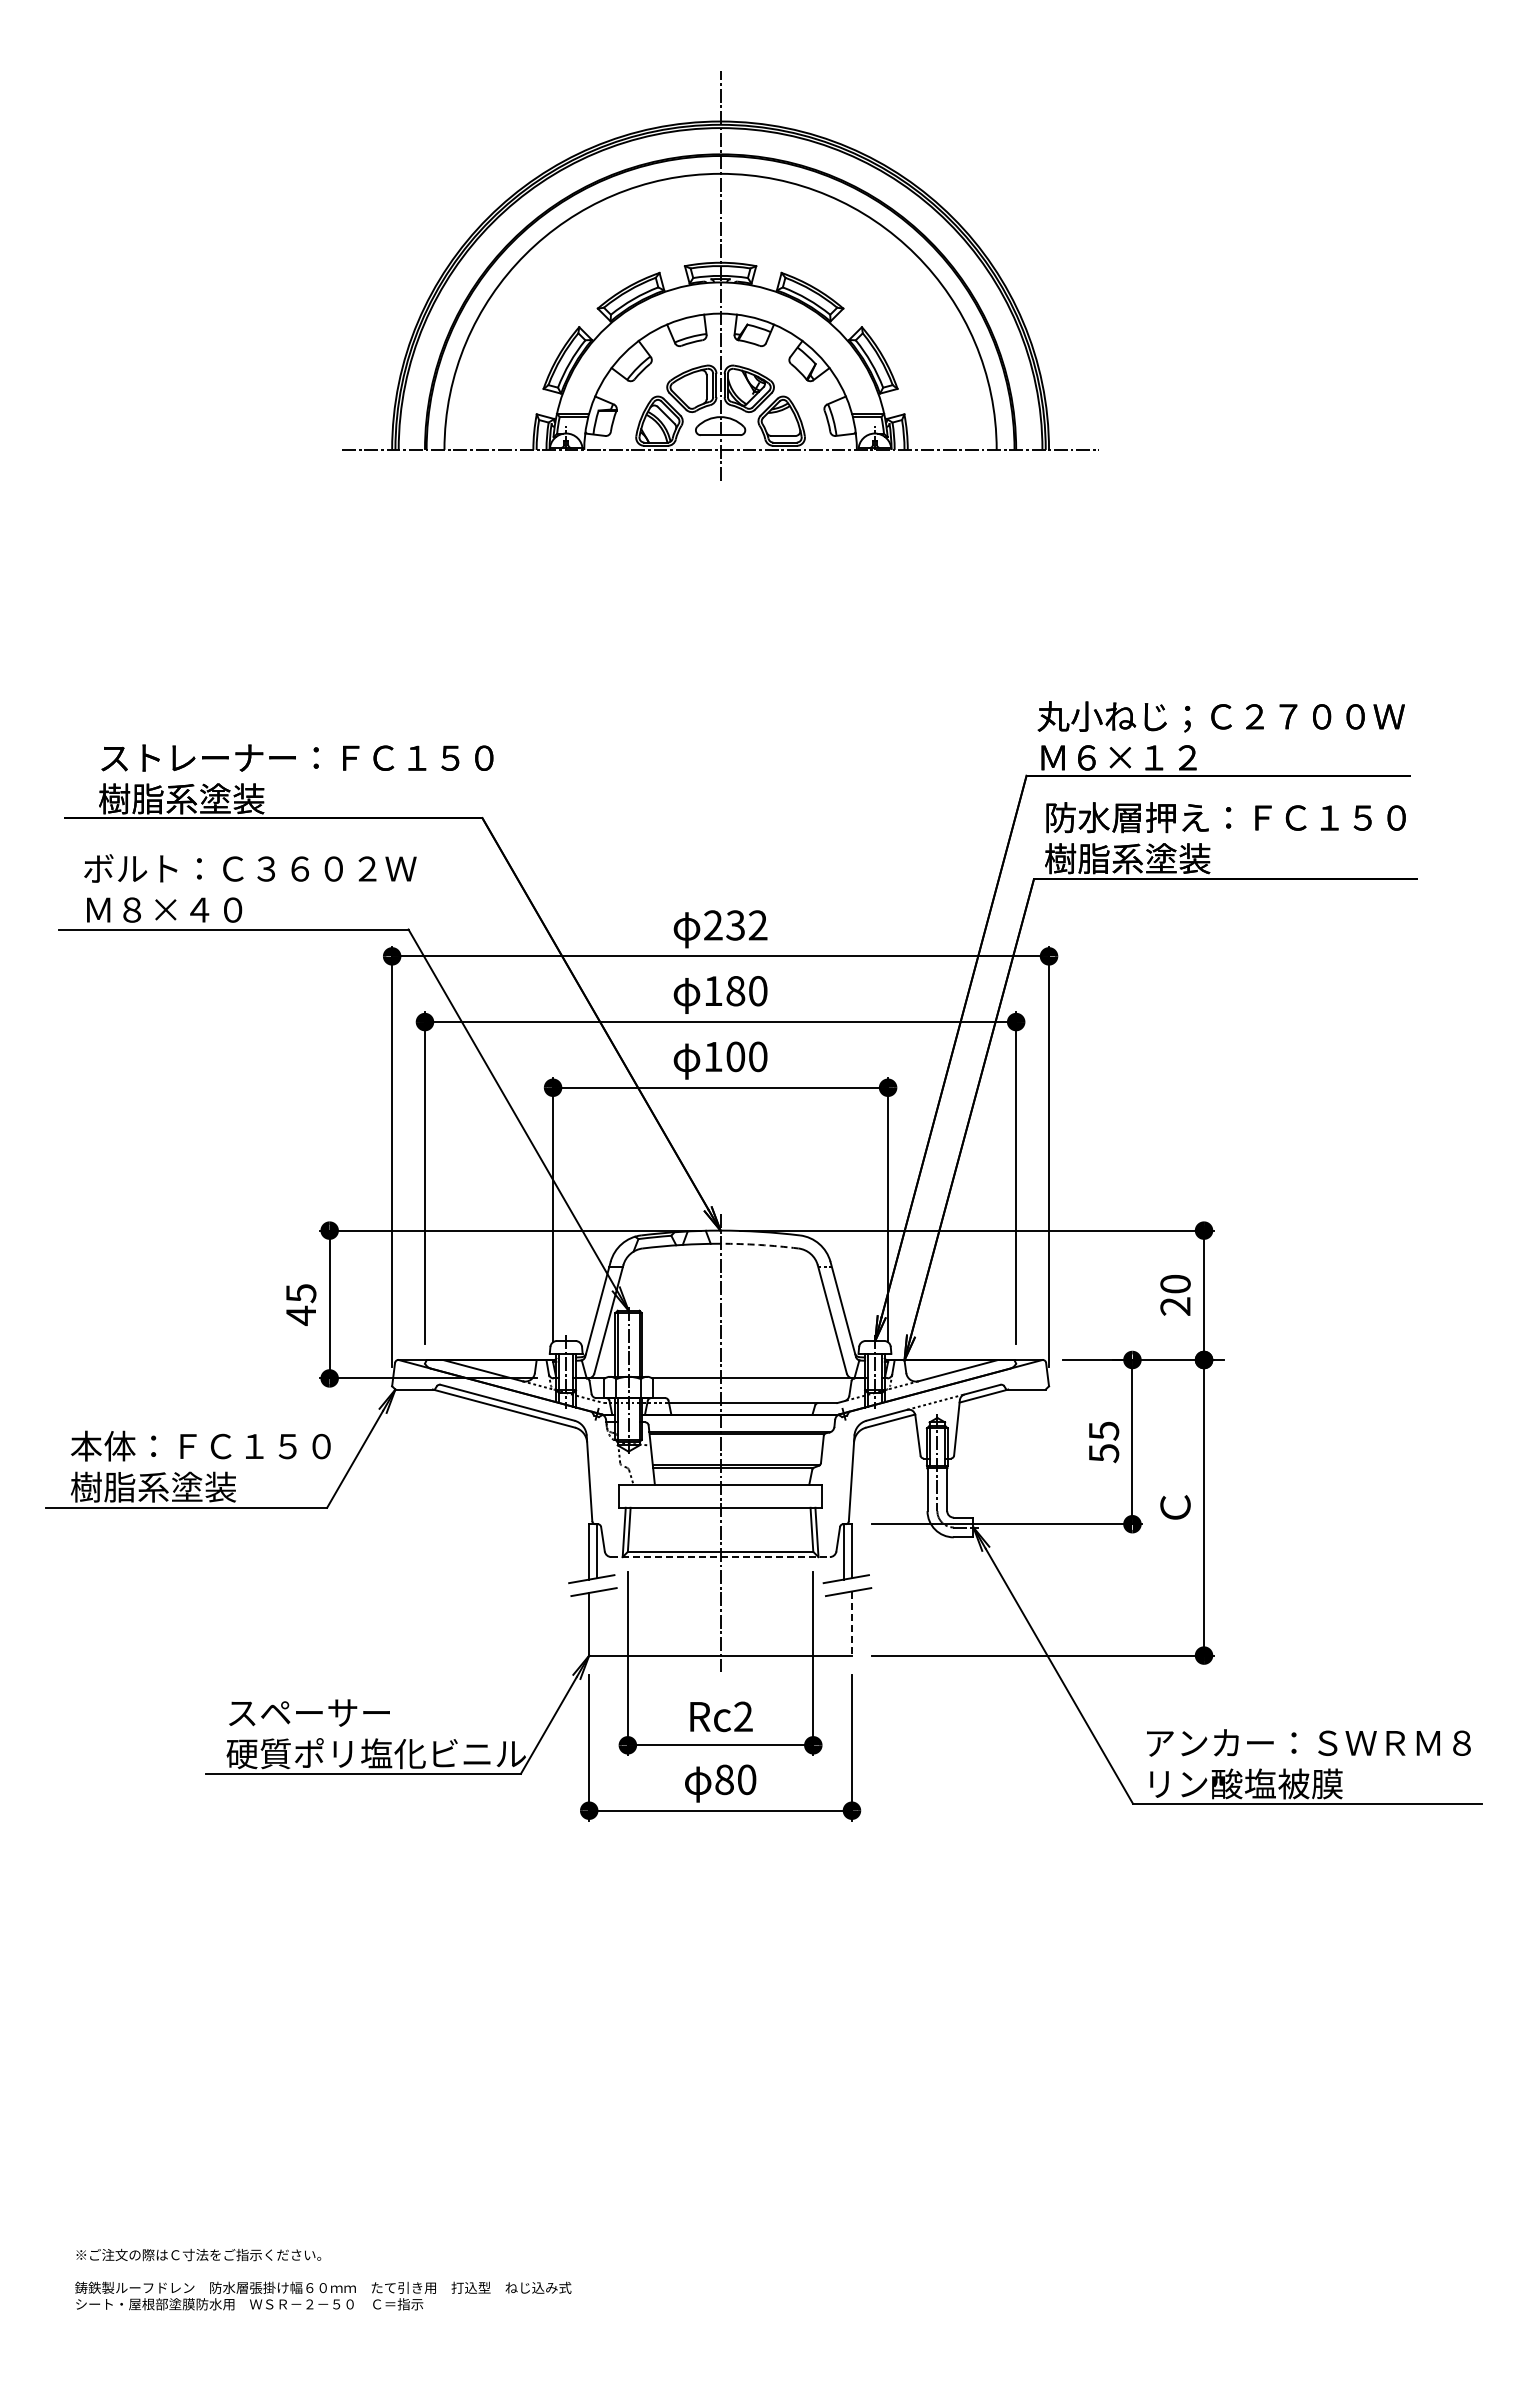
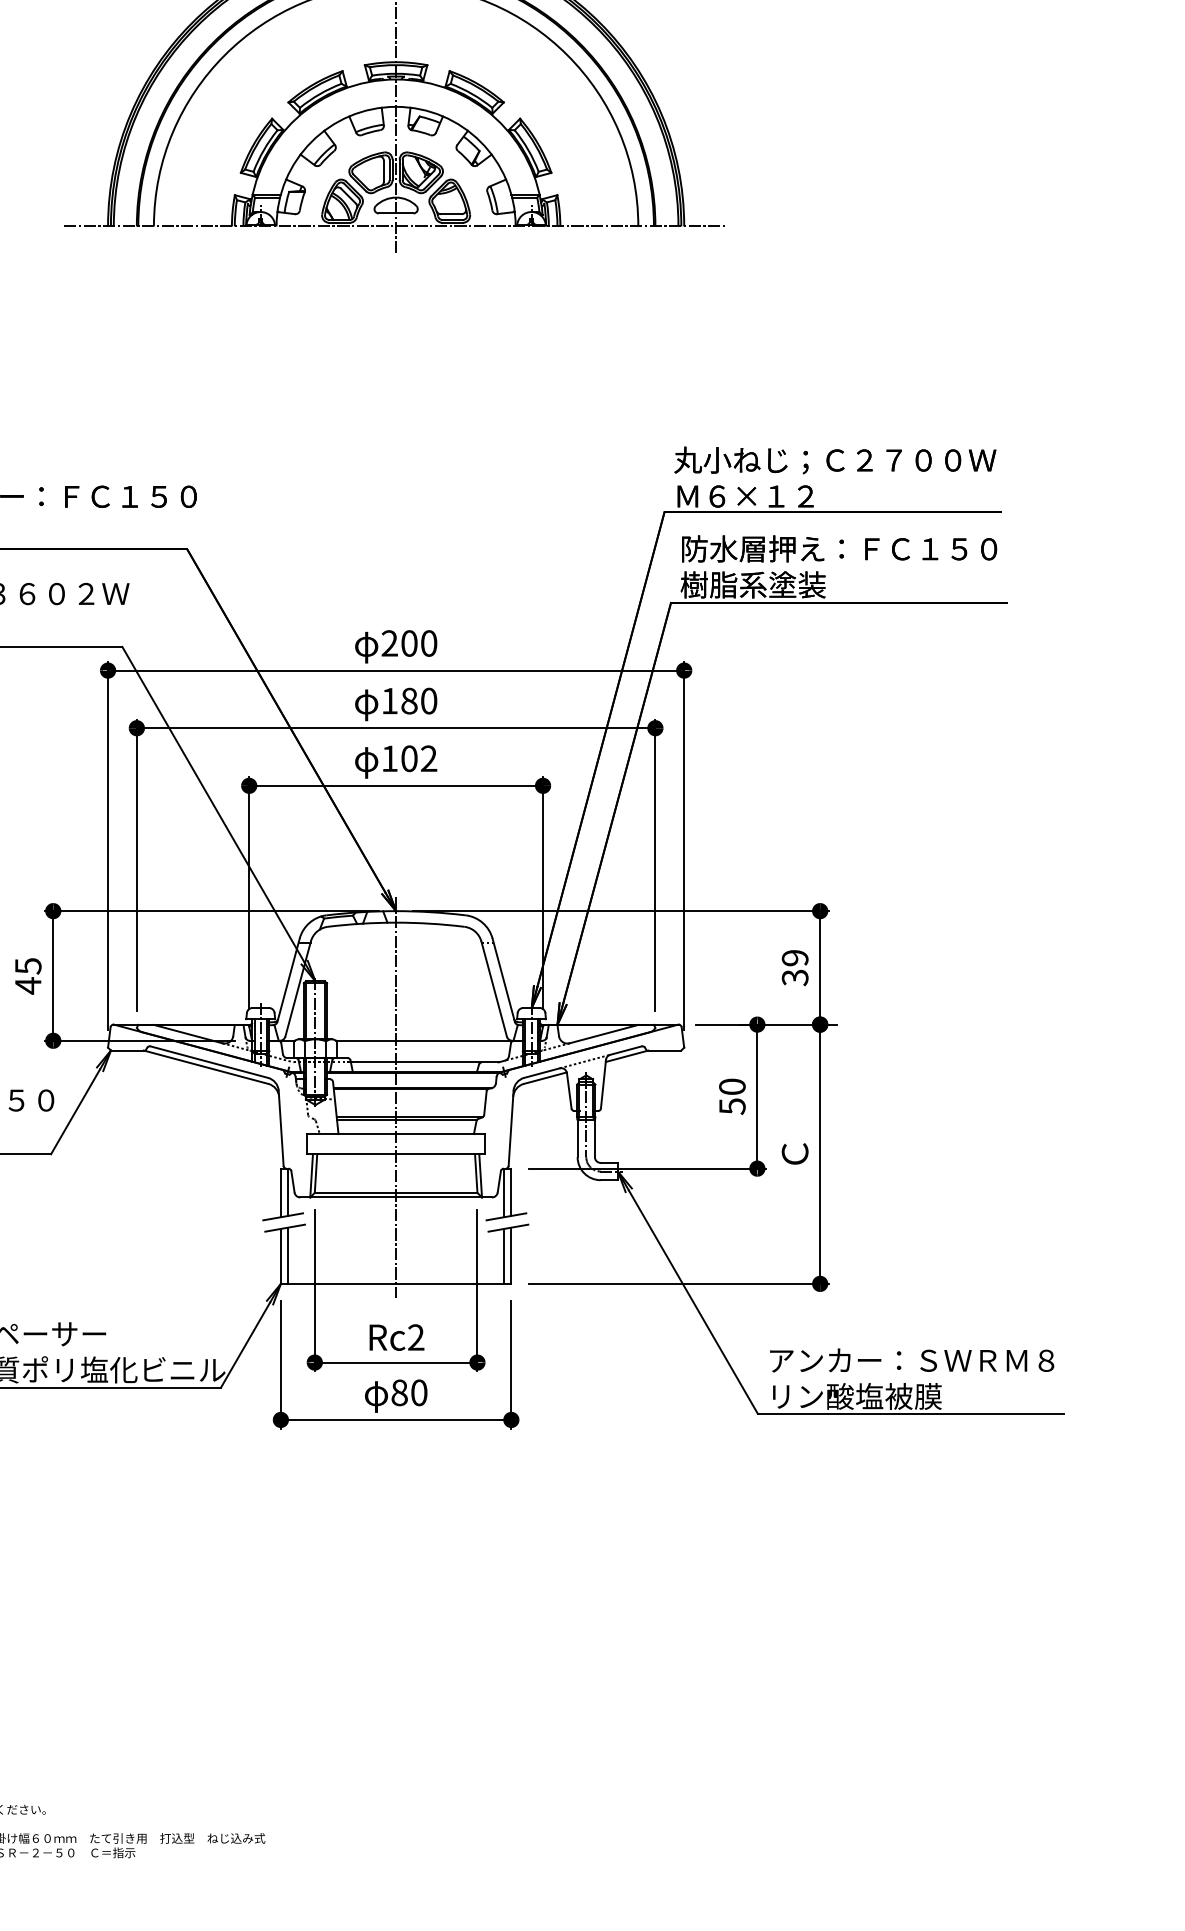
text: (746, 925) -> (418, 643), 232 -> 200
text: (757, 1056) -> (428, 758), 100 -> 102
arc: (759, 1244) -> (430, 923), dashed -> solid
text: (1175, 1295) -> (795, 968), 20 -> 39
text: (1103, 1430) -> (731, 1086), 55 -> 50
line: (721, 1557) -> (396, 1197), dashed -> solid
line: (597, 1623) -> (288, 1255), added
line: (843, 1623) -> (503, 1255), added
line: (851, 1624) -> (510, 1256), dashed -> solid

